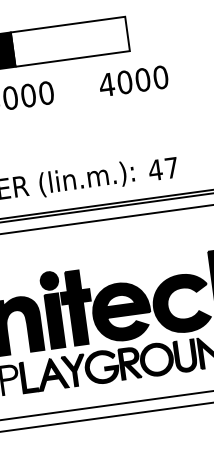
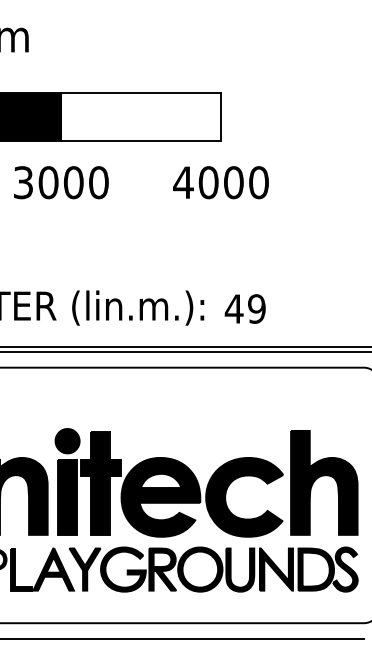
text: (171, 167) -> (256, 308), 47 -> 49

